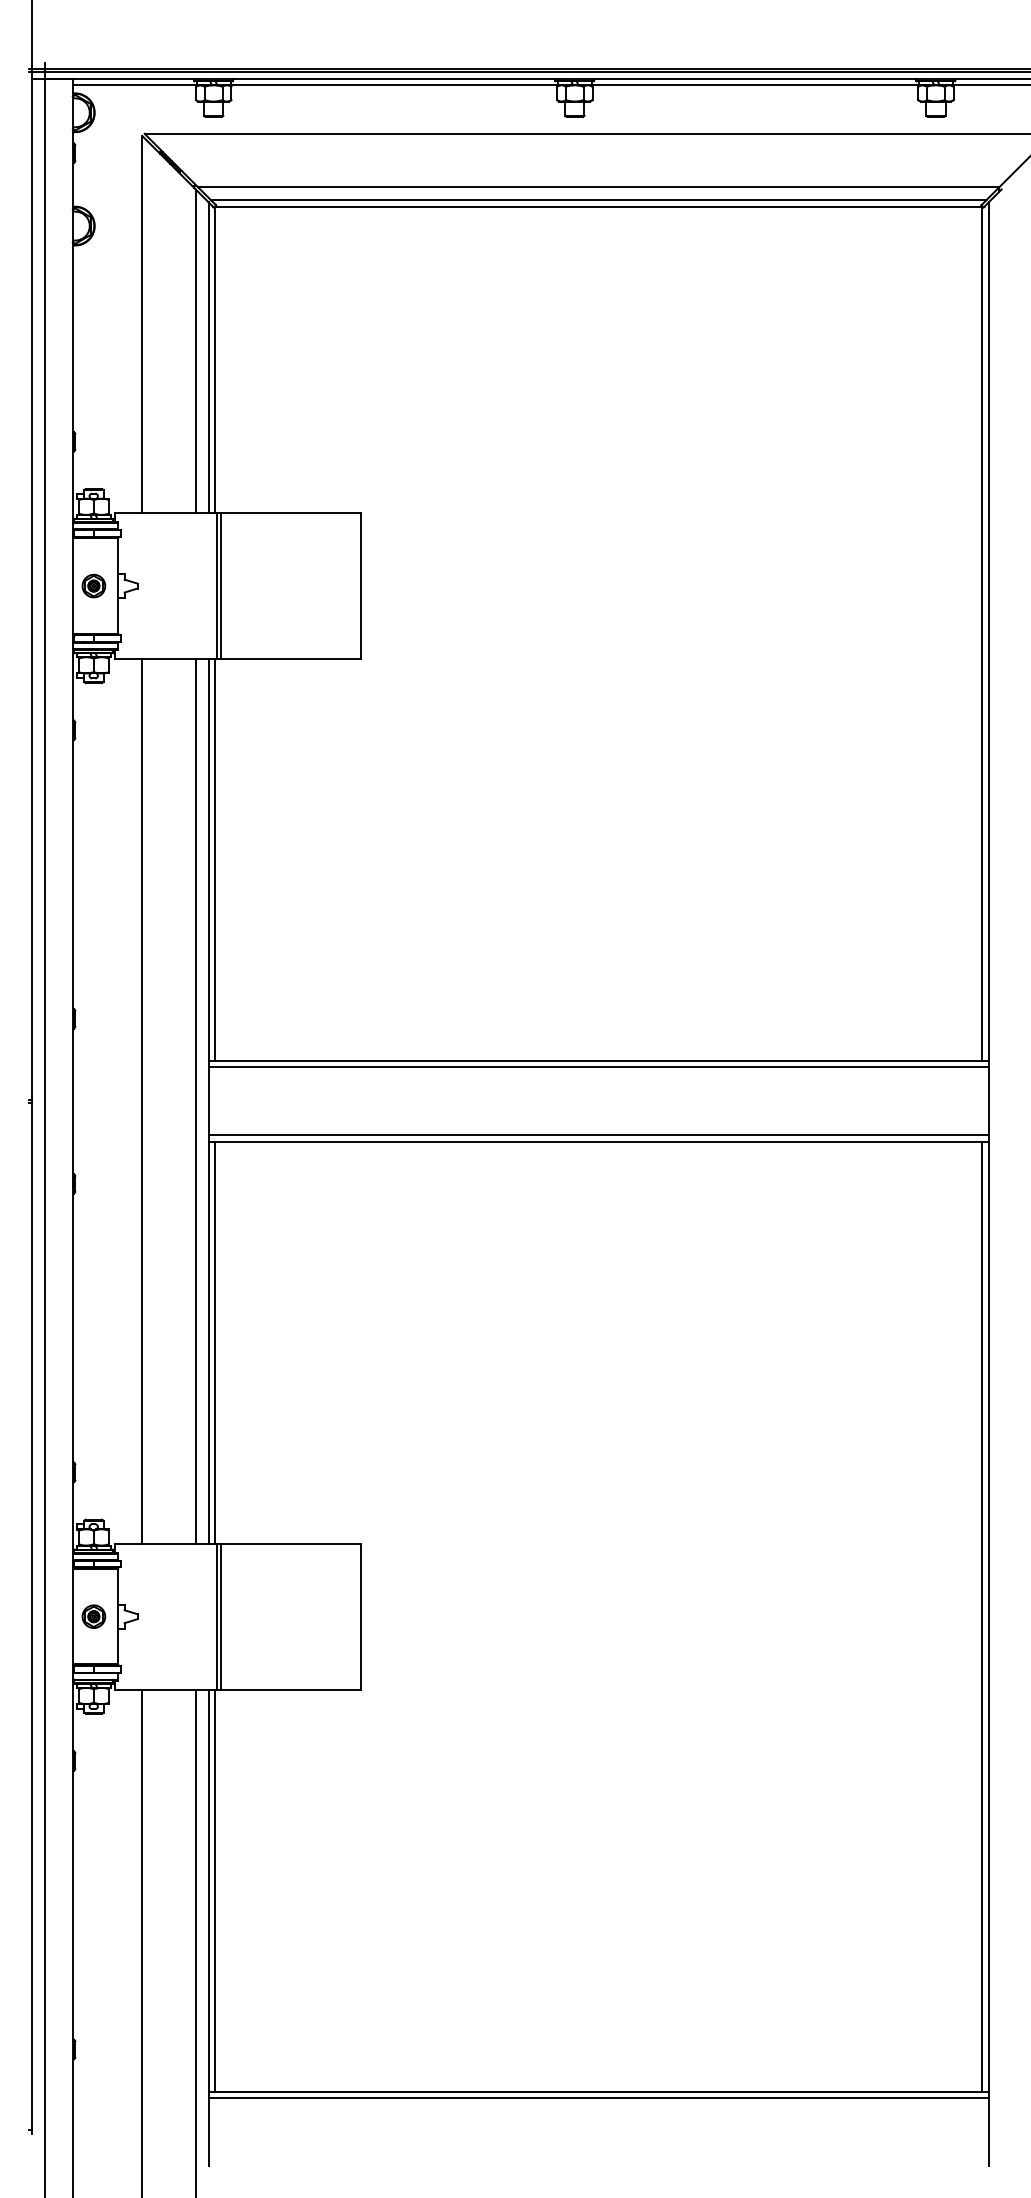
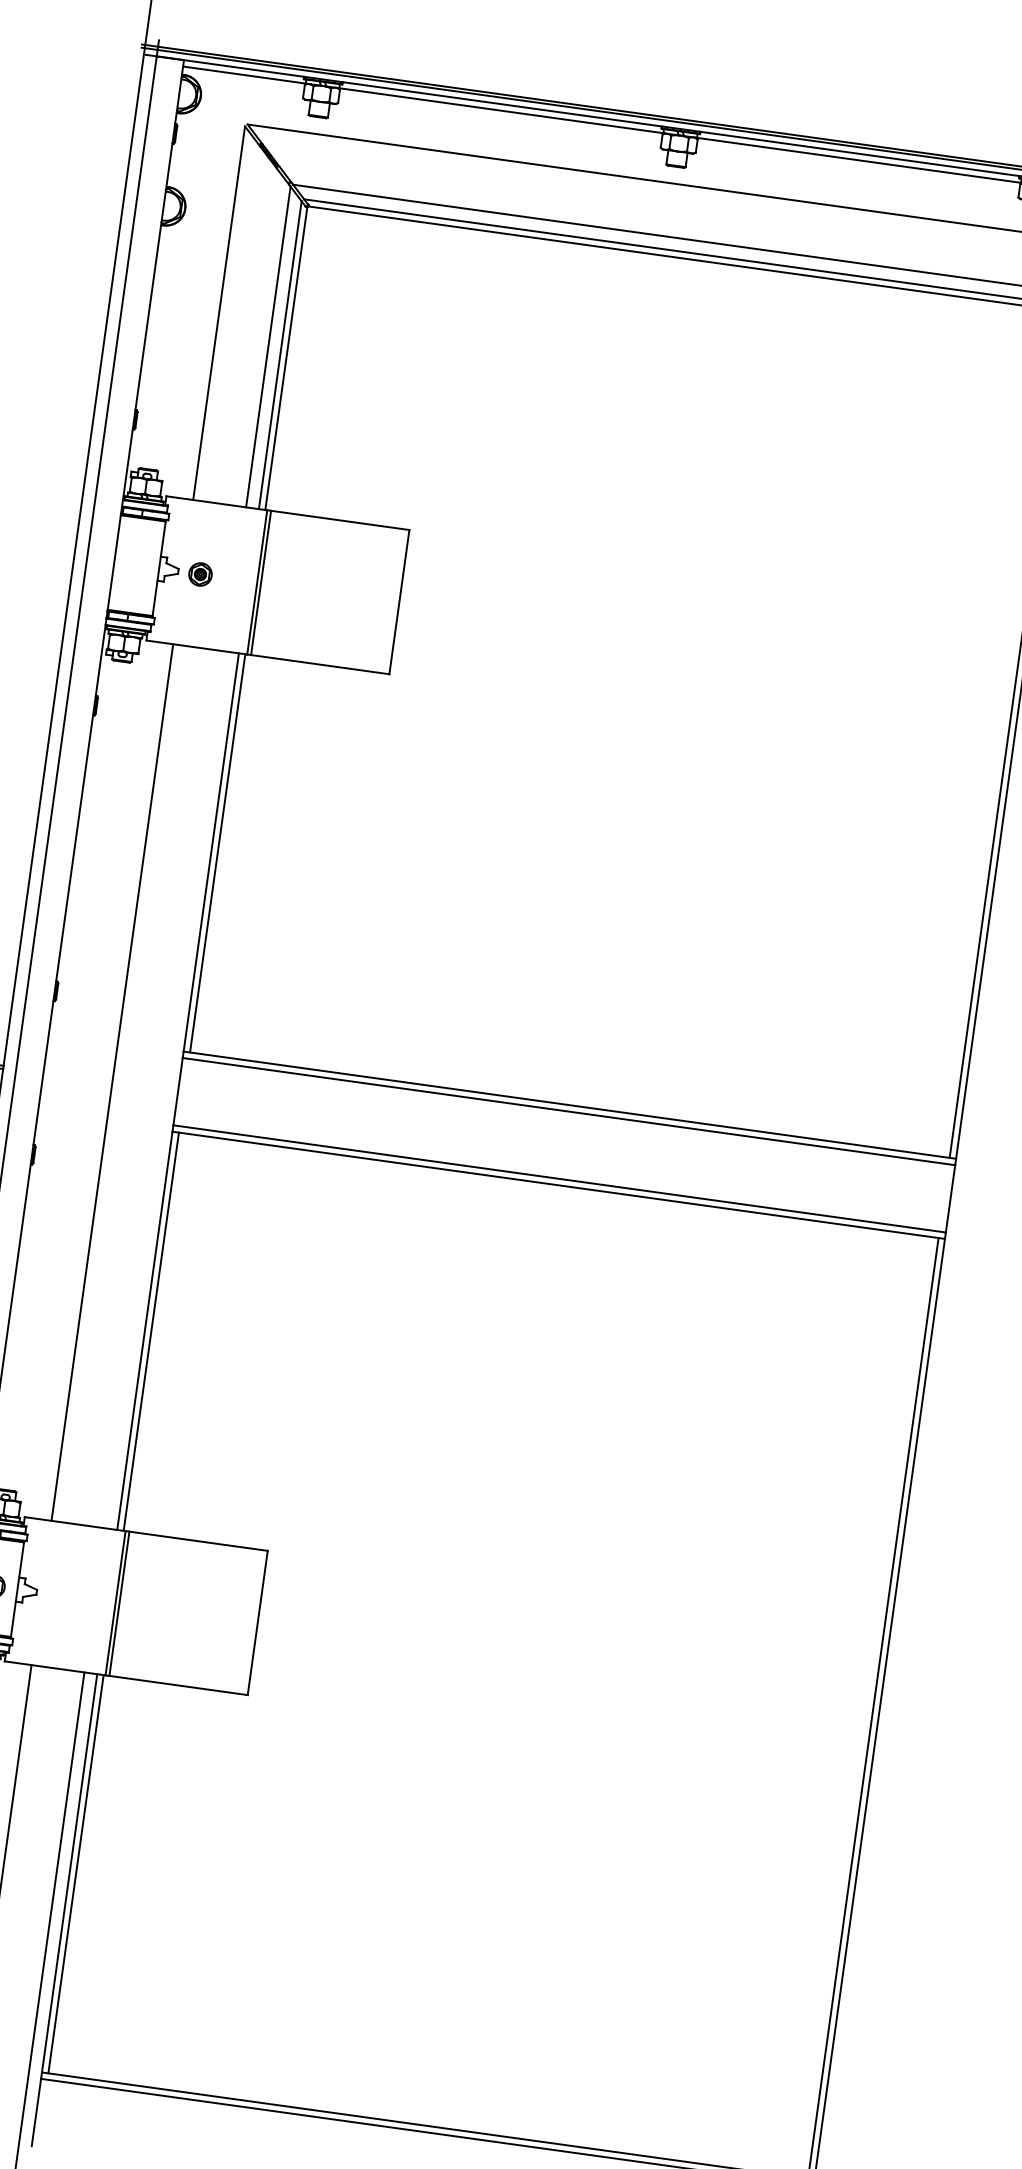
part: (93, 585) -> (200, 573), moved
line: (195, 1100) -> (165, 1088), removed

